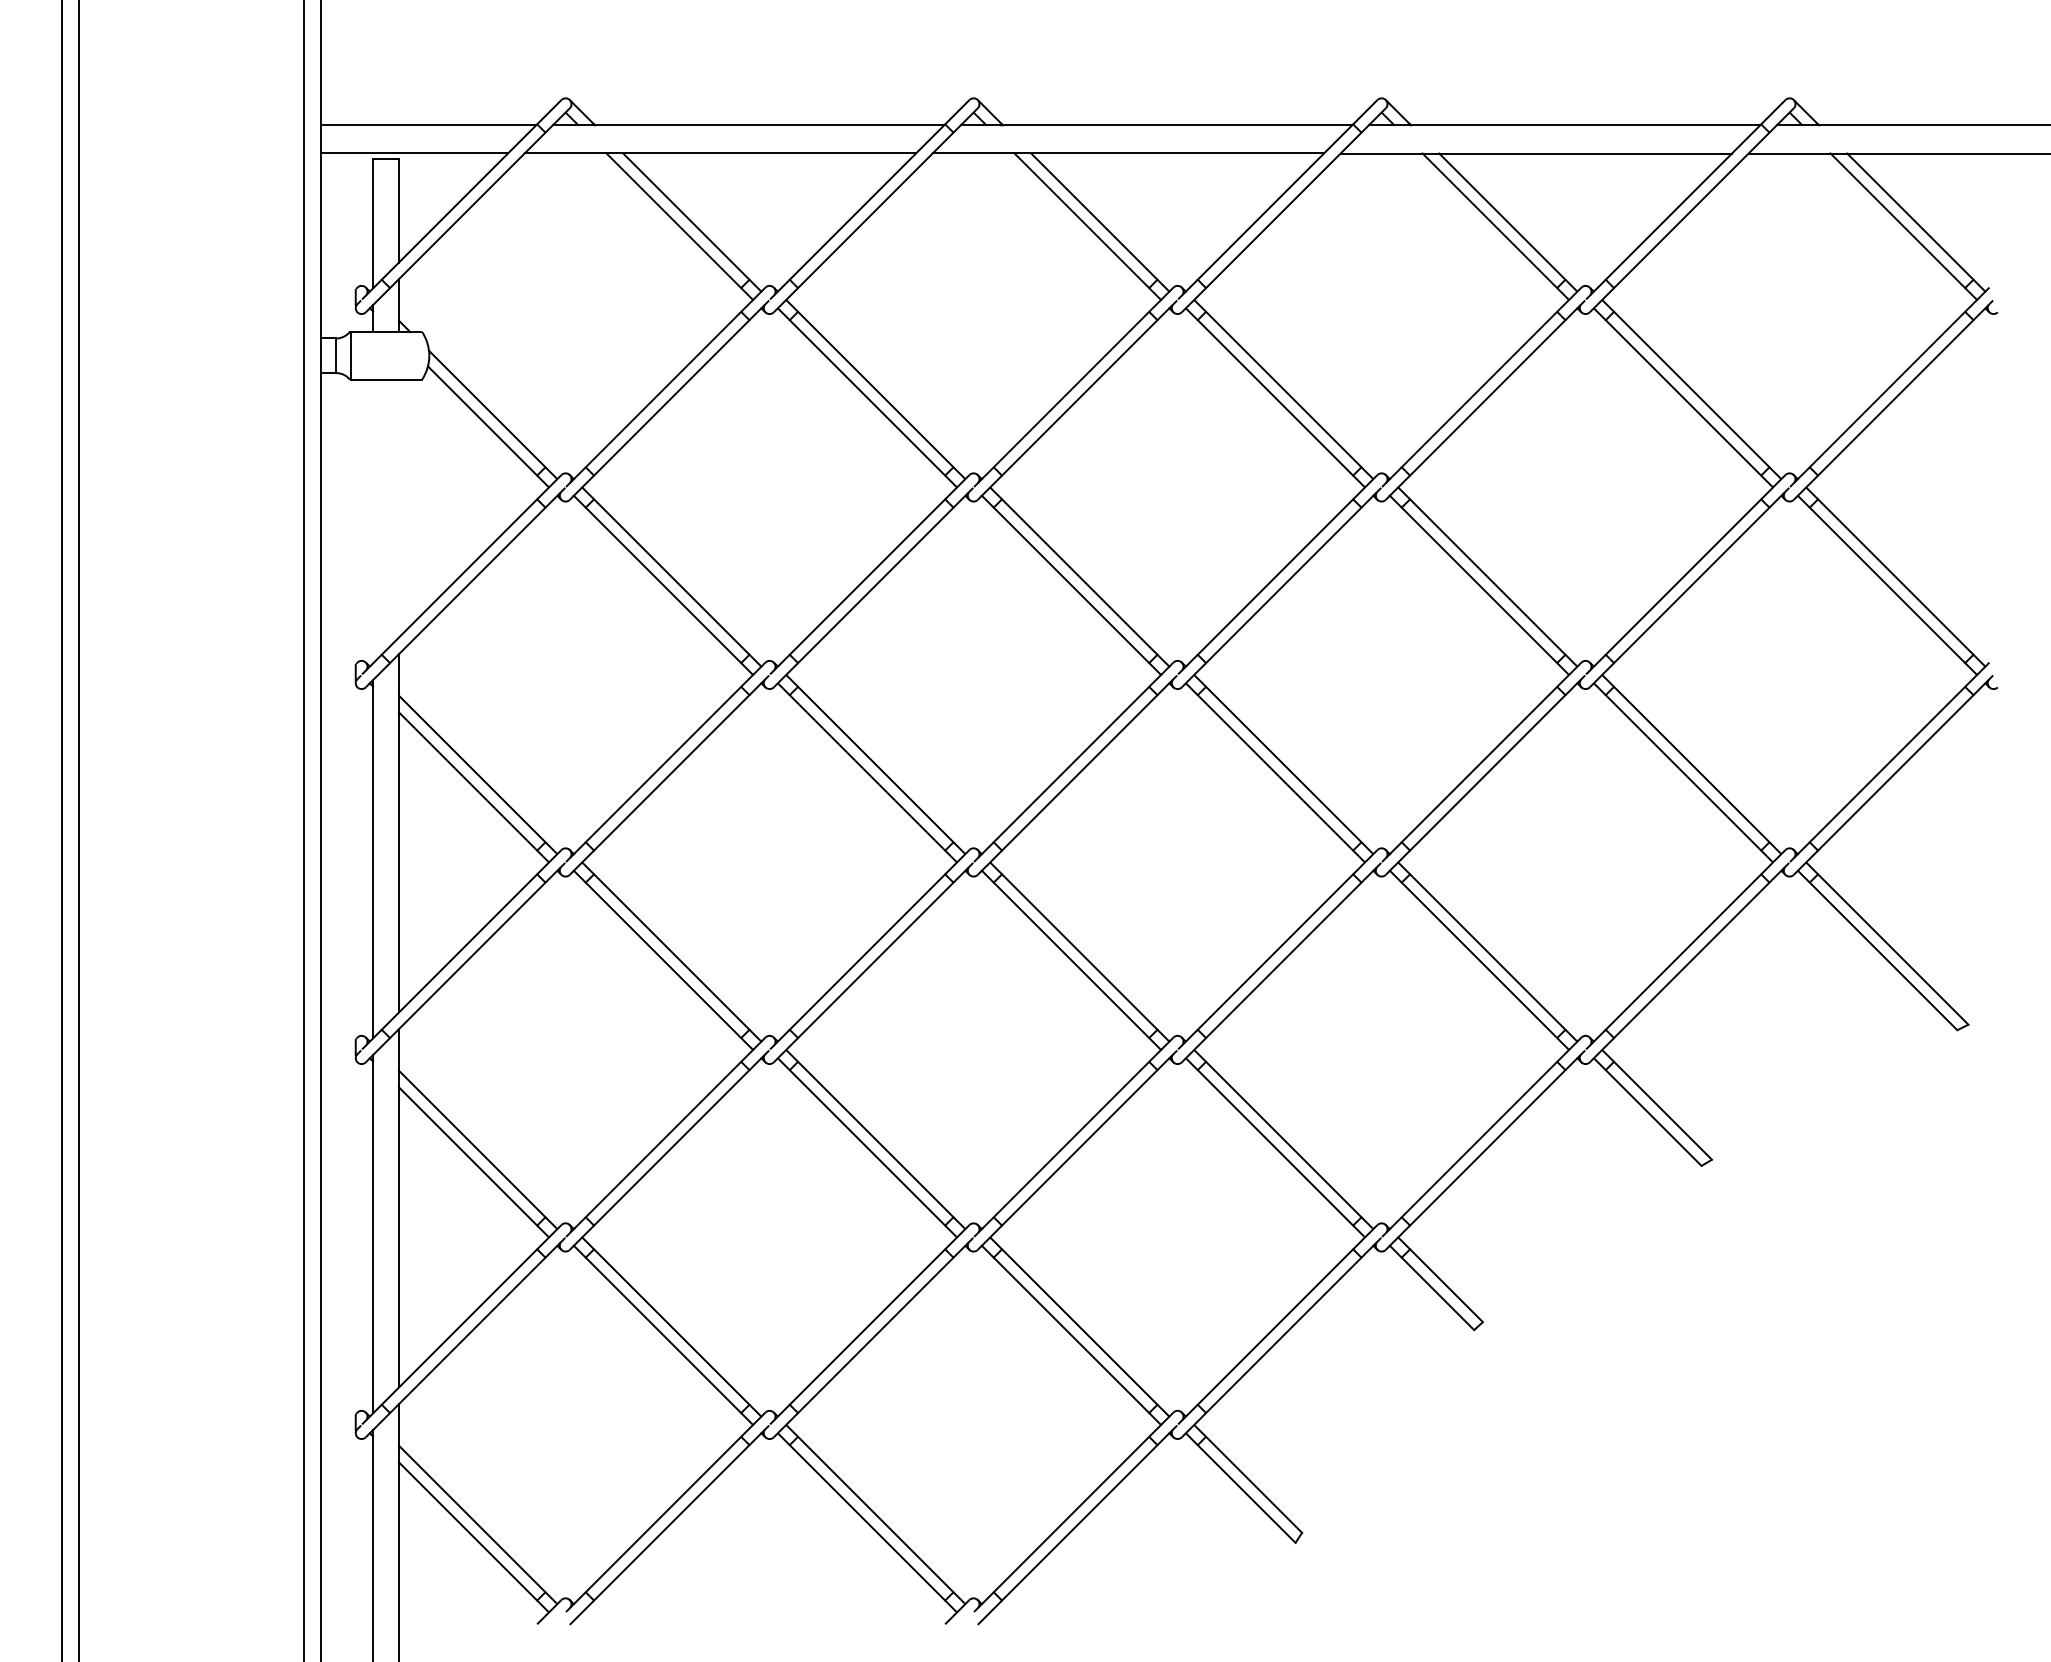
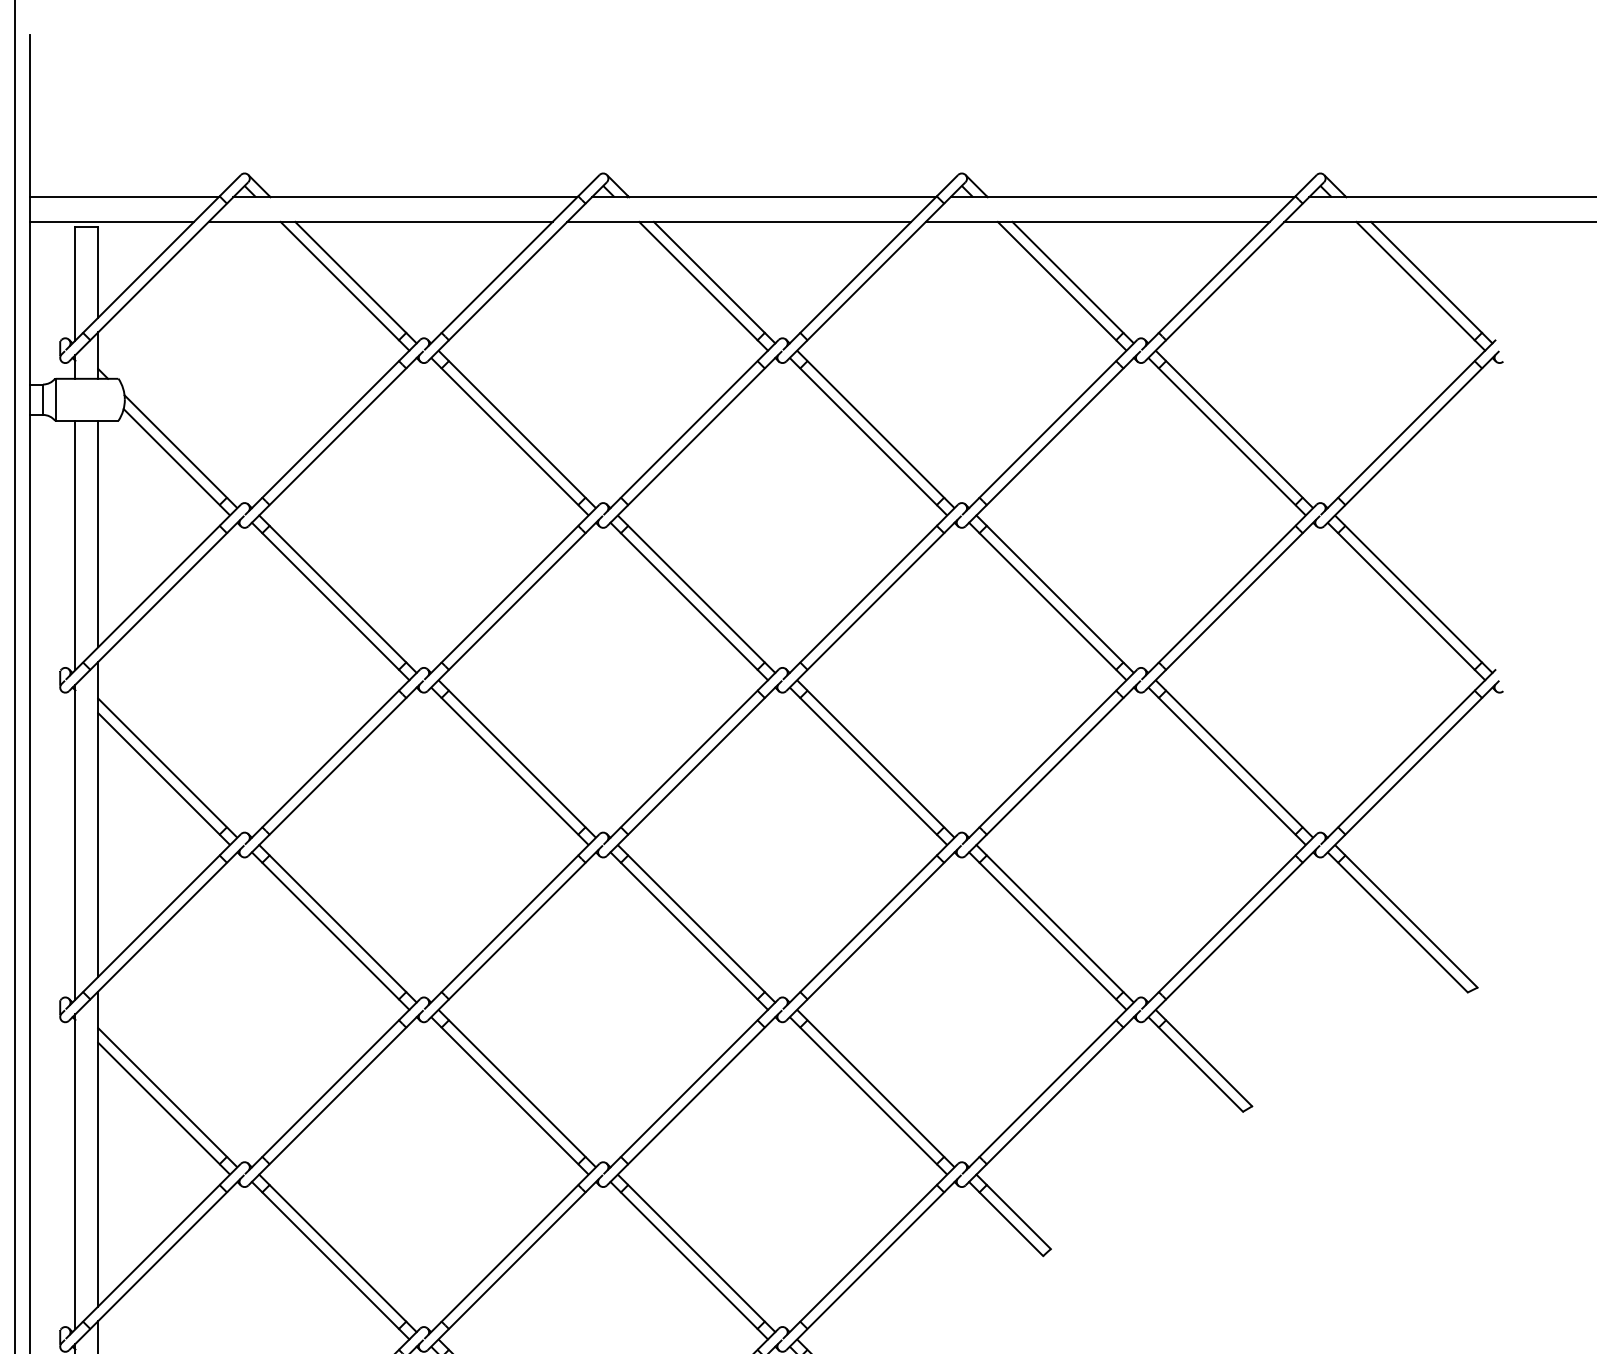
line: (399, 508) -> (98, 533), added
line: (373, 521) -> (75, 545), added

